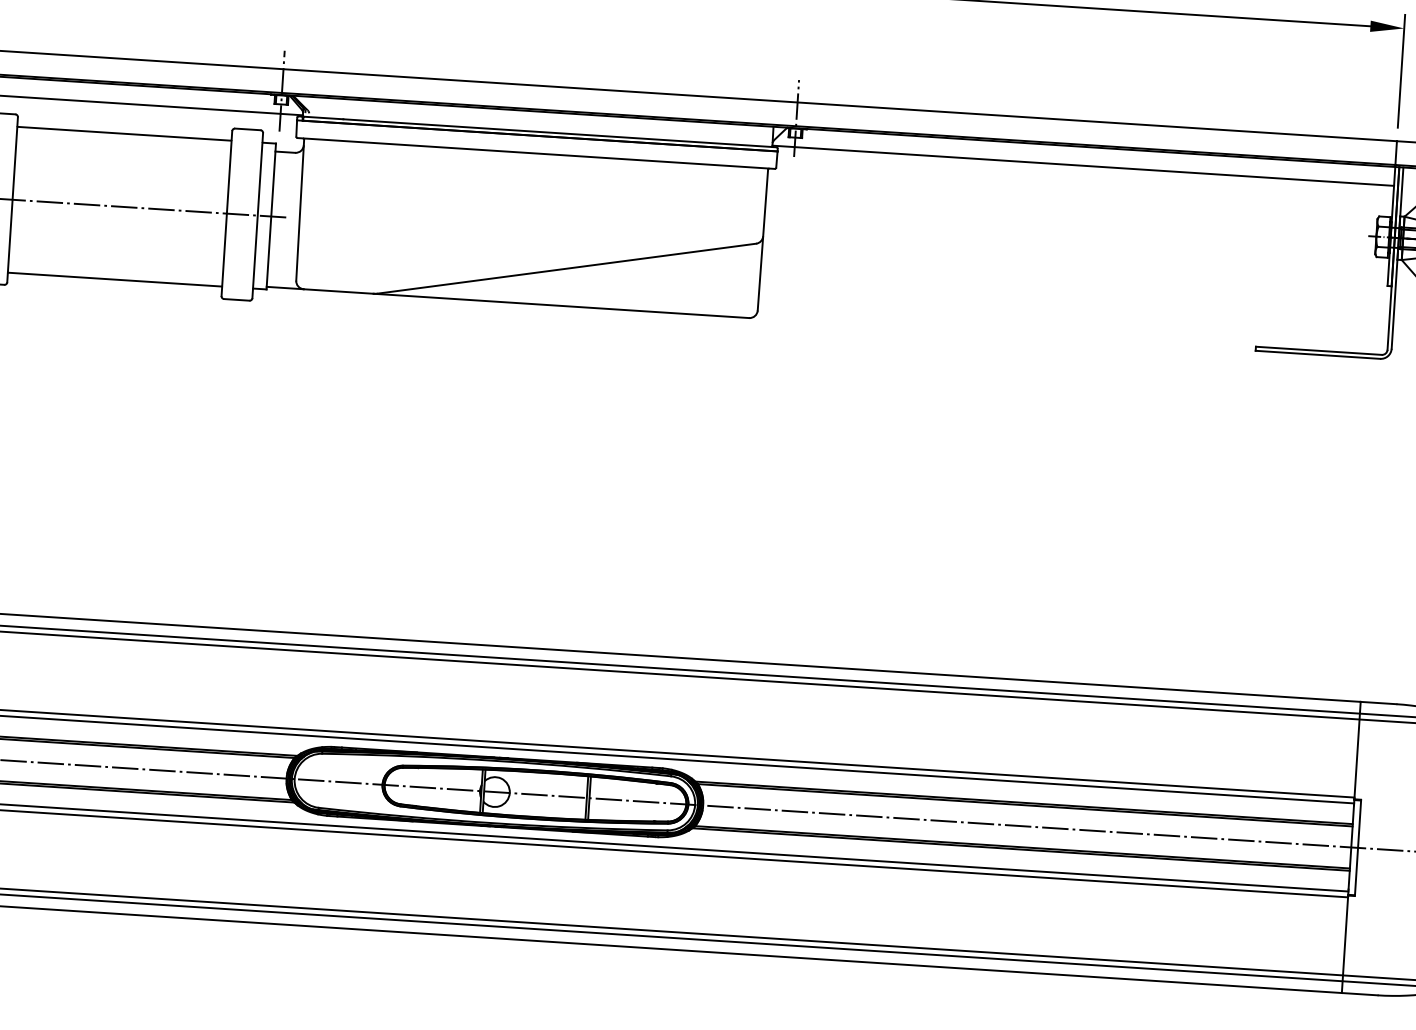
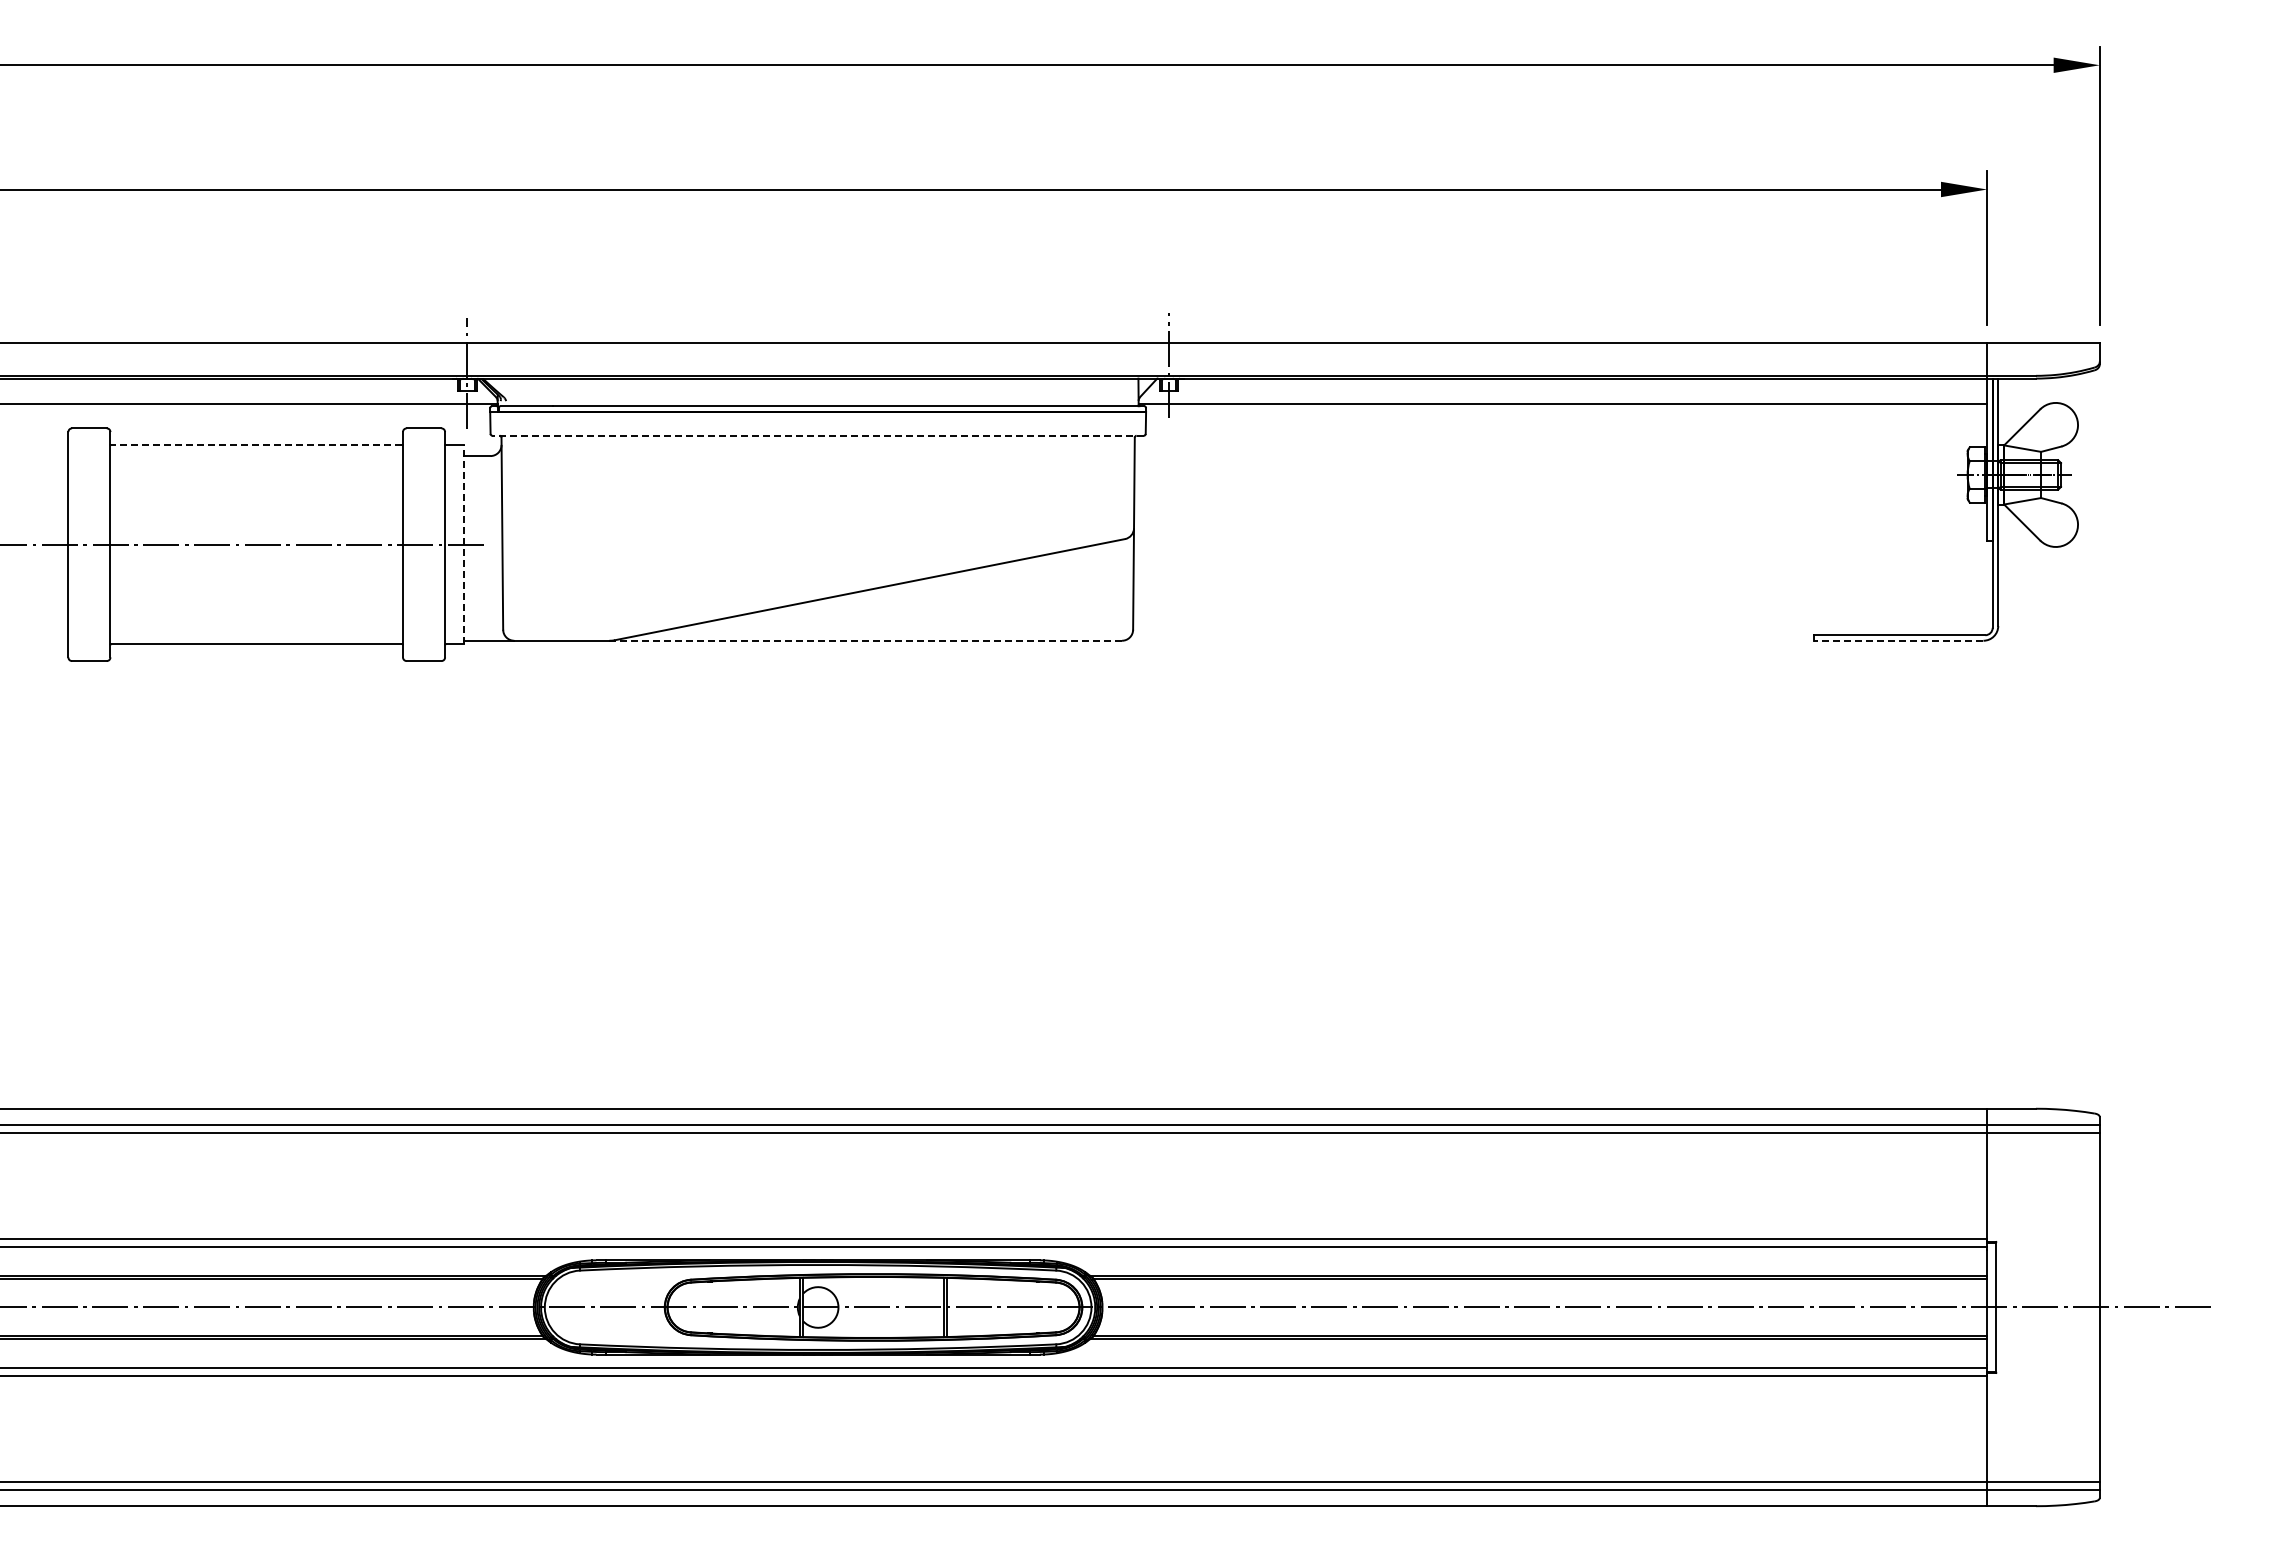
line: (124, 134) -> (256, 445), solid -> dashed
line: (536, 153) -> (818, 435), solid -> dashed
line: (271, 216) -> (463, 544), solid -> dashed
line: (561, 305) -> (866, 640), solid -> dashed
line: (1317, 354) -> (1898, 640), solid -> dashed

